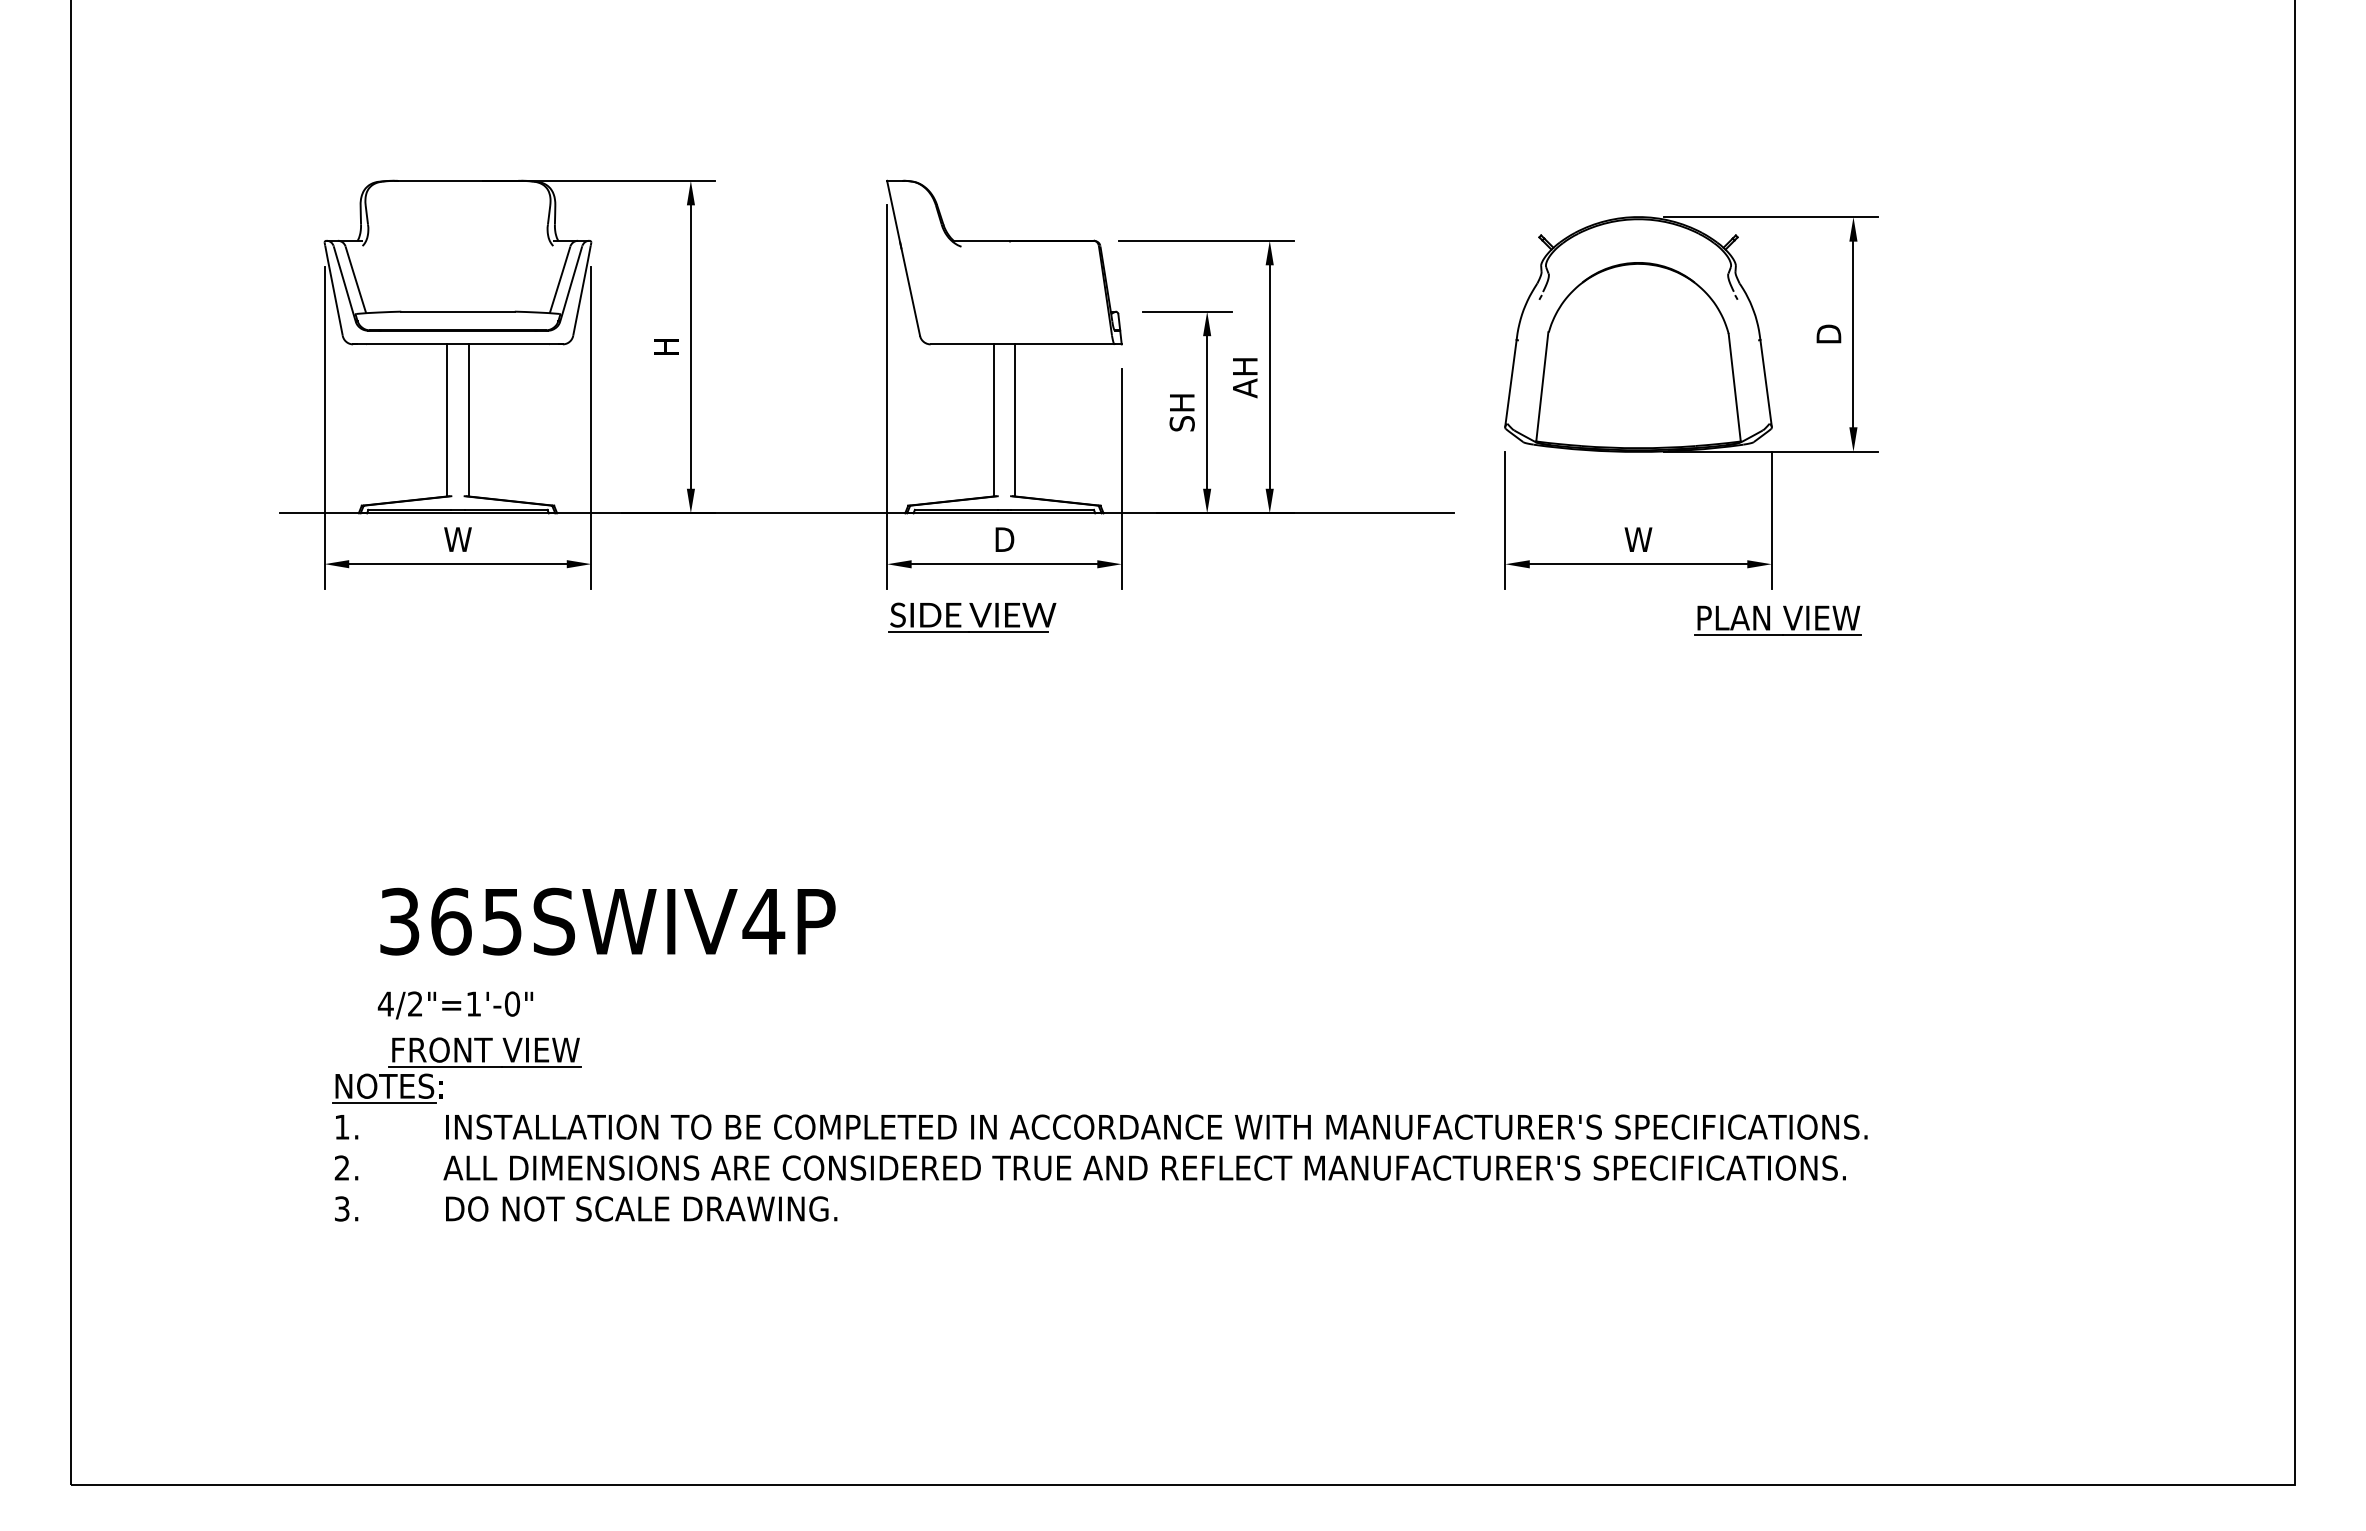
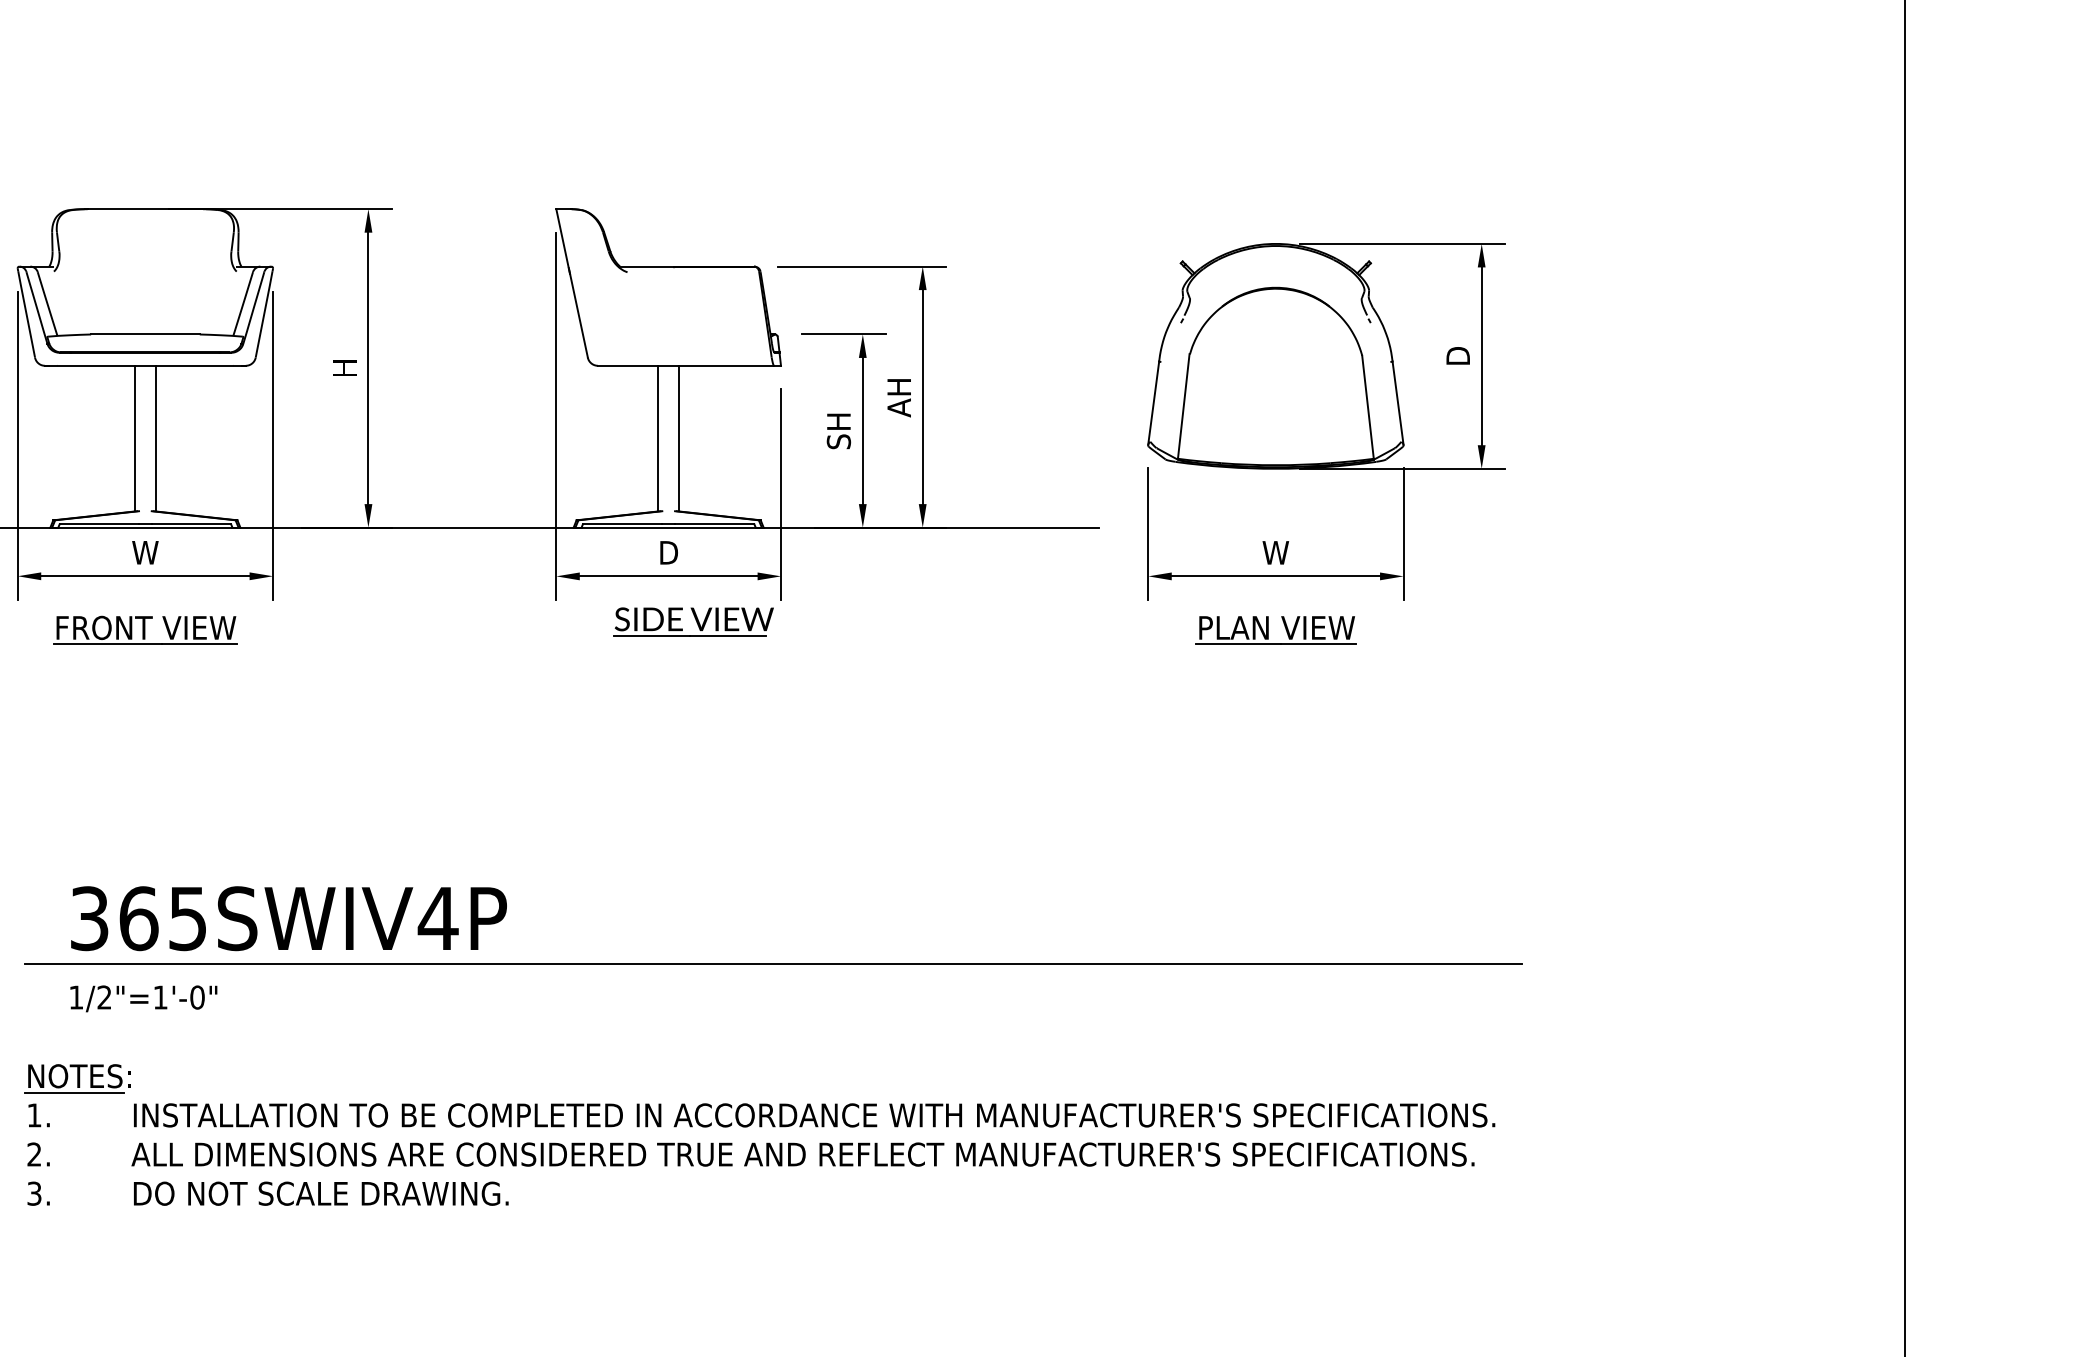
part: (972, 617) -> (693, 621), moved
part: (1770, 620) -> (1269, 630), moved
line: (1113, 969) -> (773, 964), added
text: (385, 1003) -> (75, 996), 4/2"=1'-0" -> 1/2"=1'-0"
part: (484, 1052) -> (144, 630), moved

